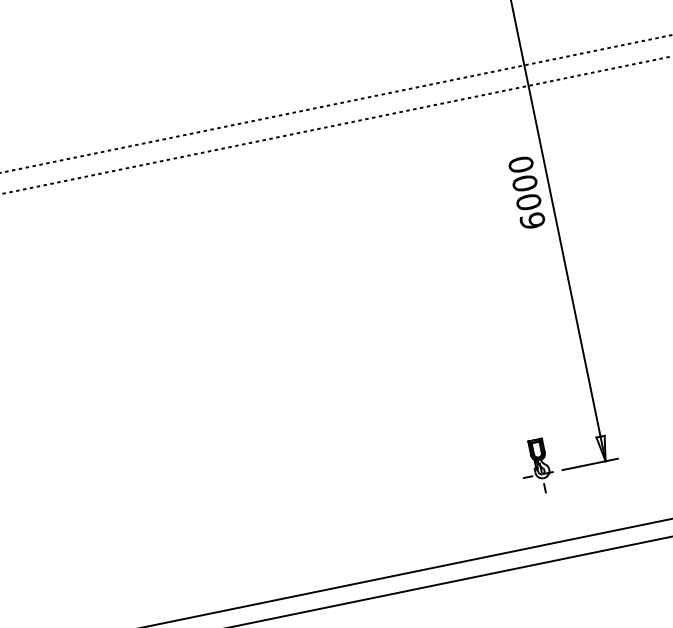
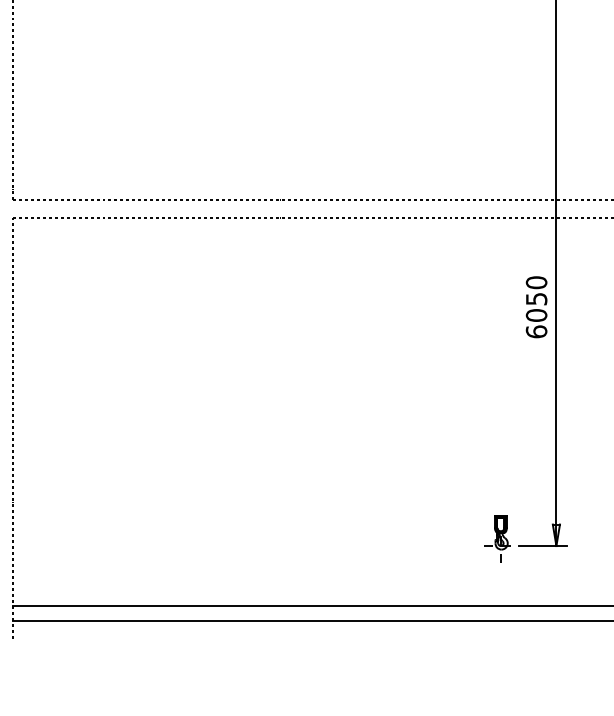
text: (524, 182) -> (536, 298), 6000 -> 6050

